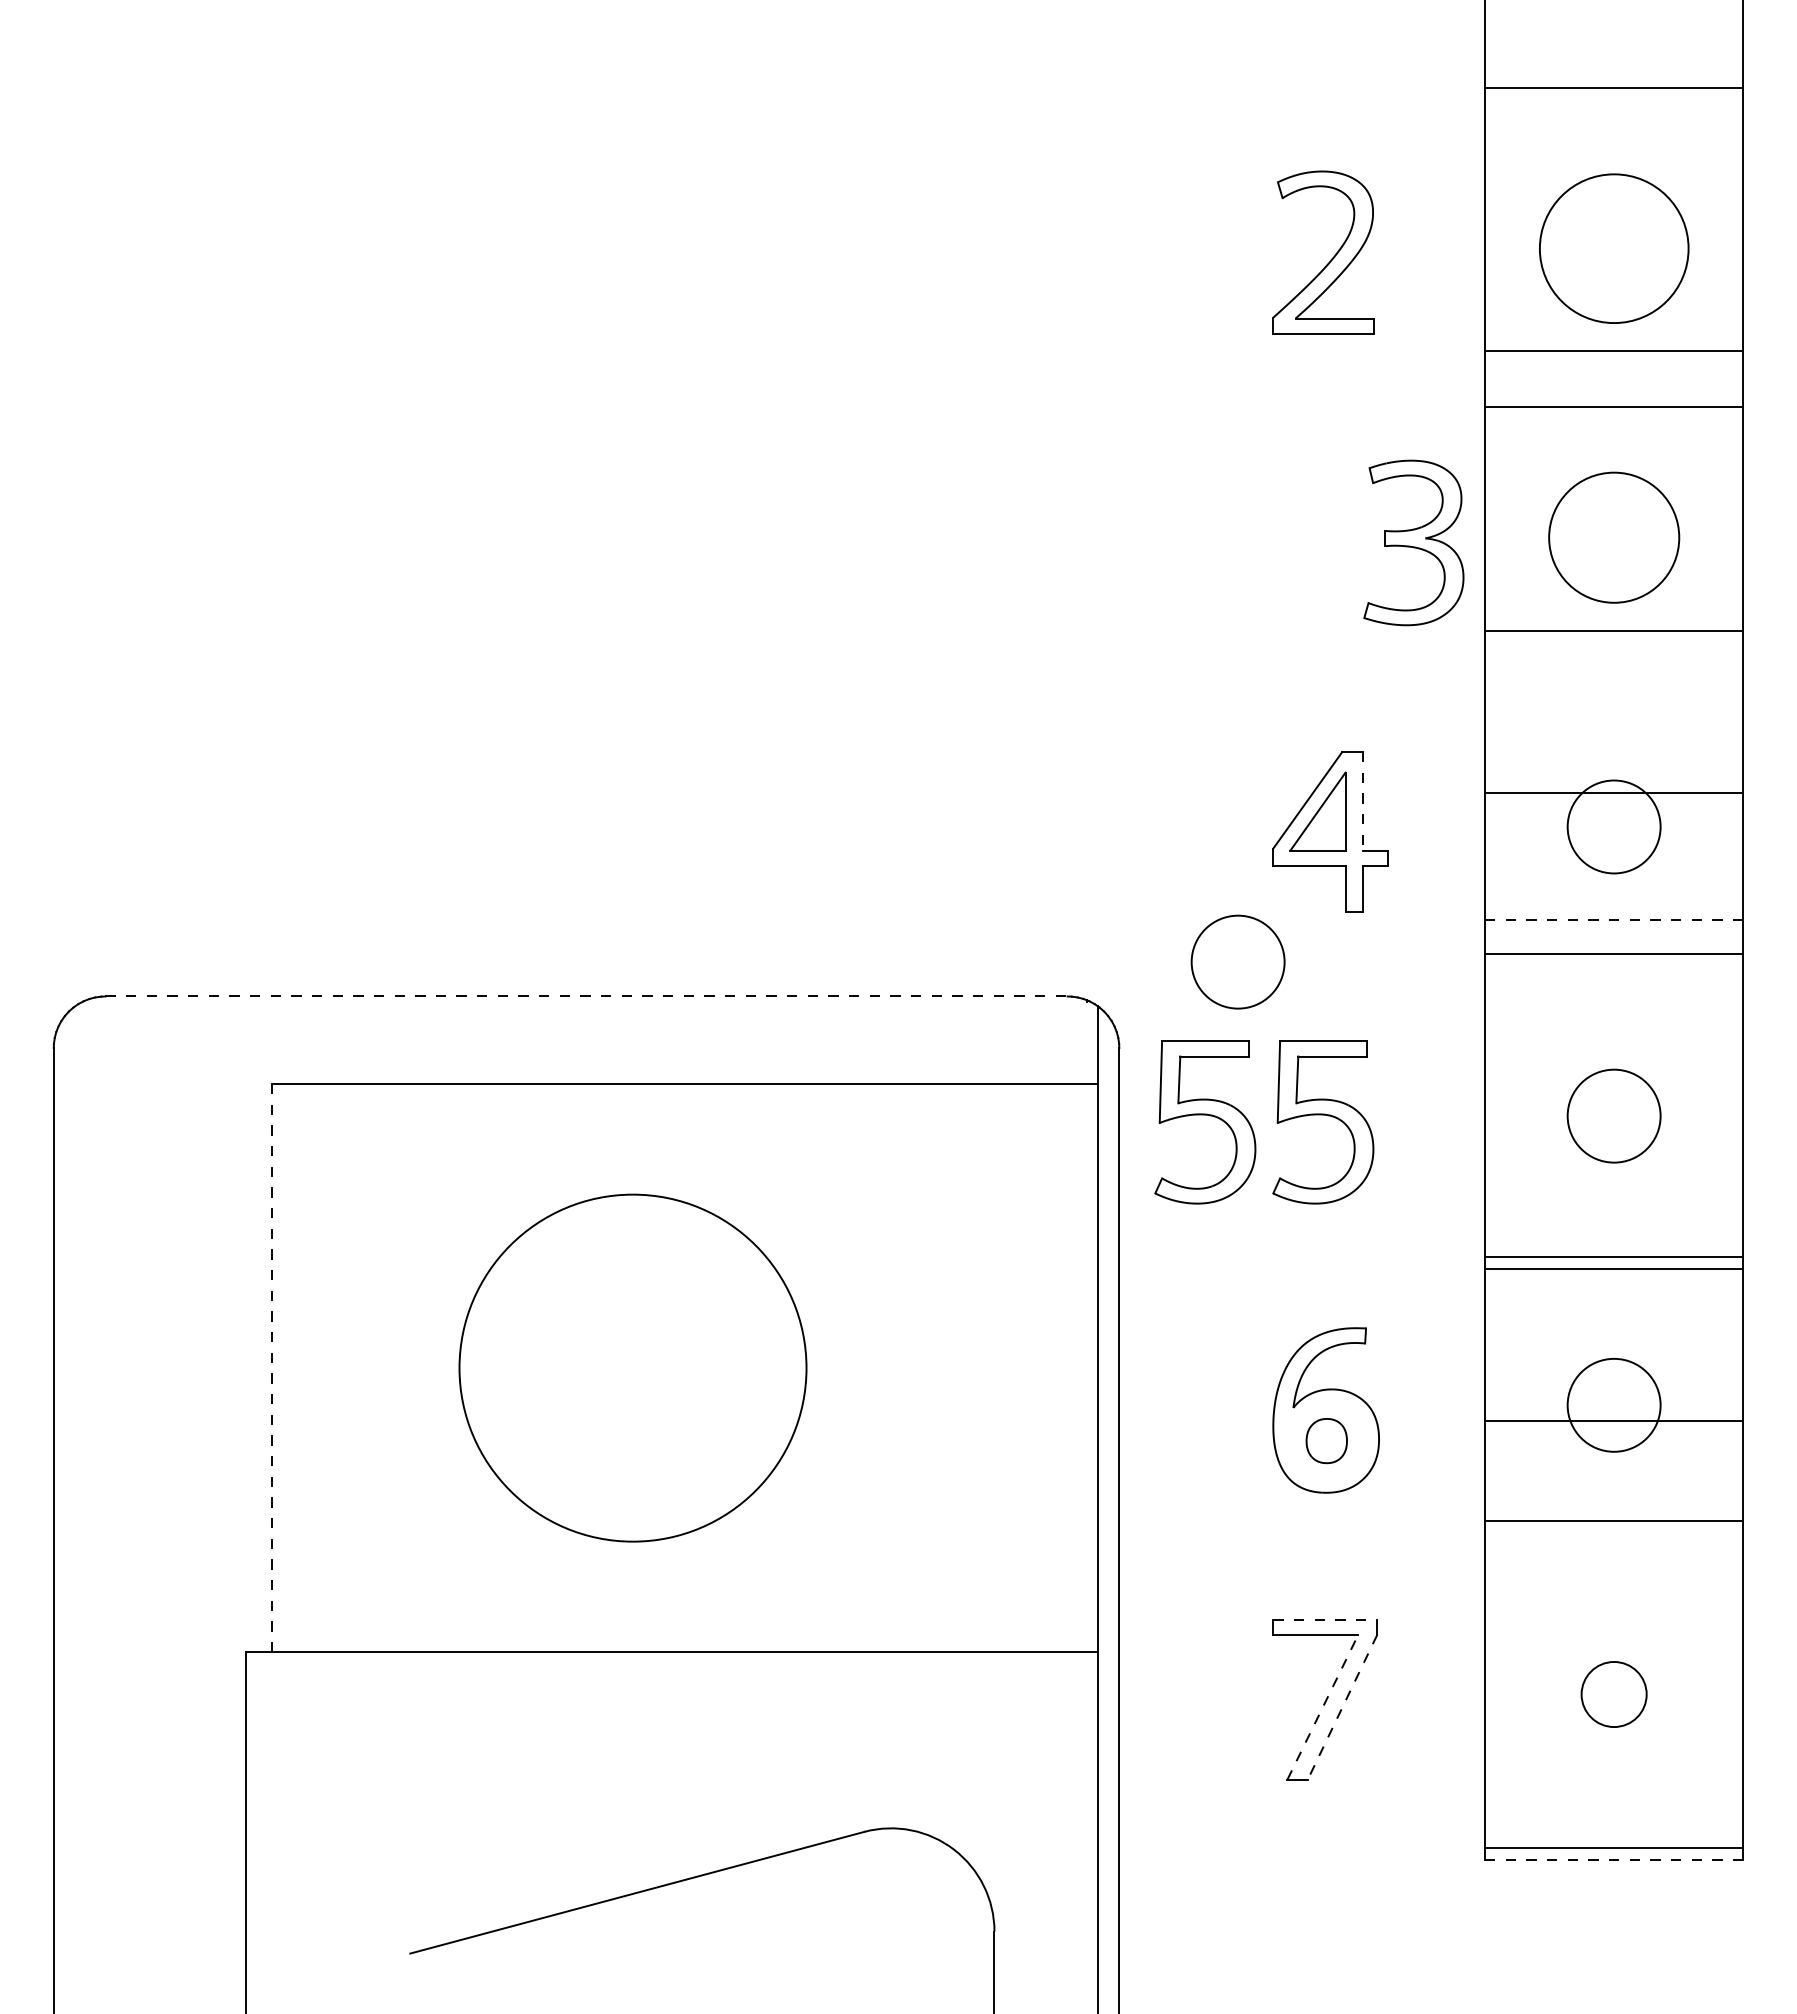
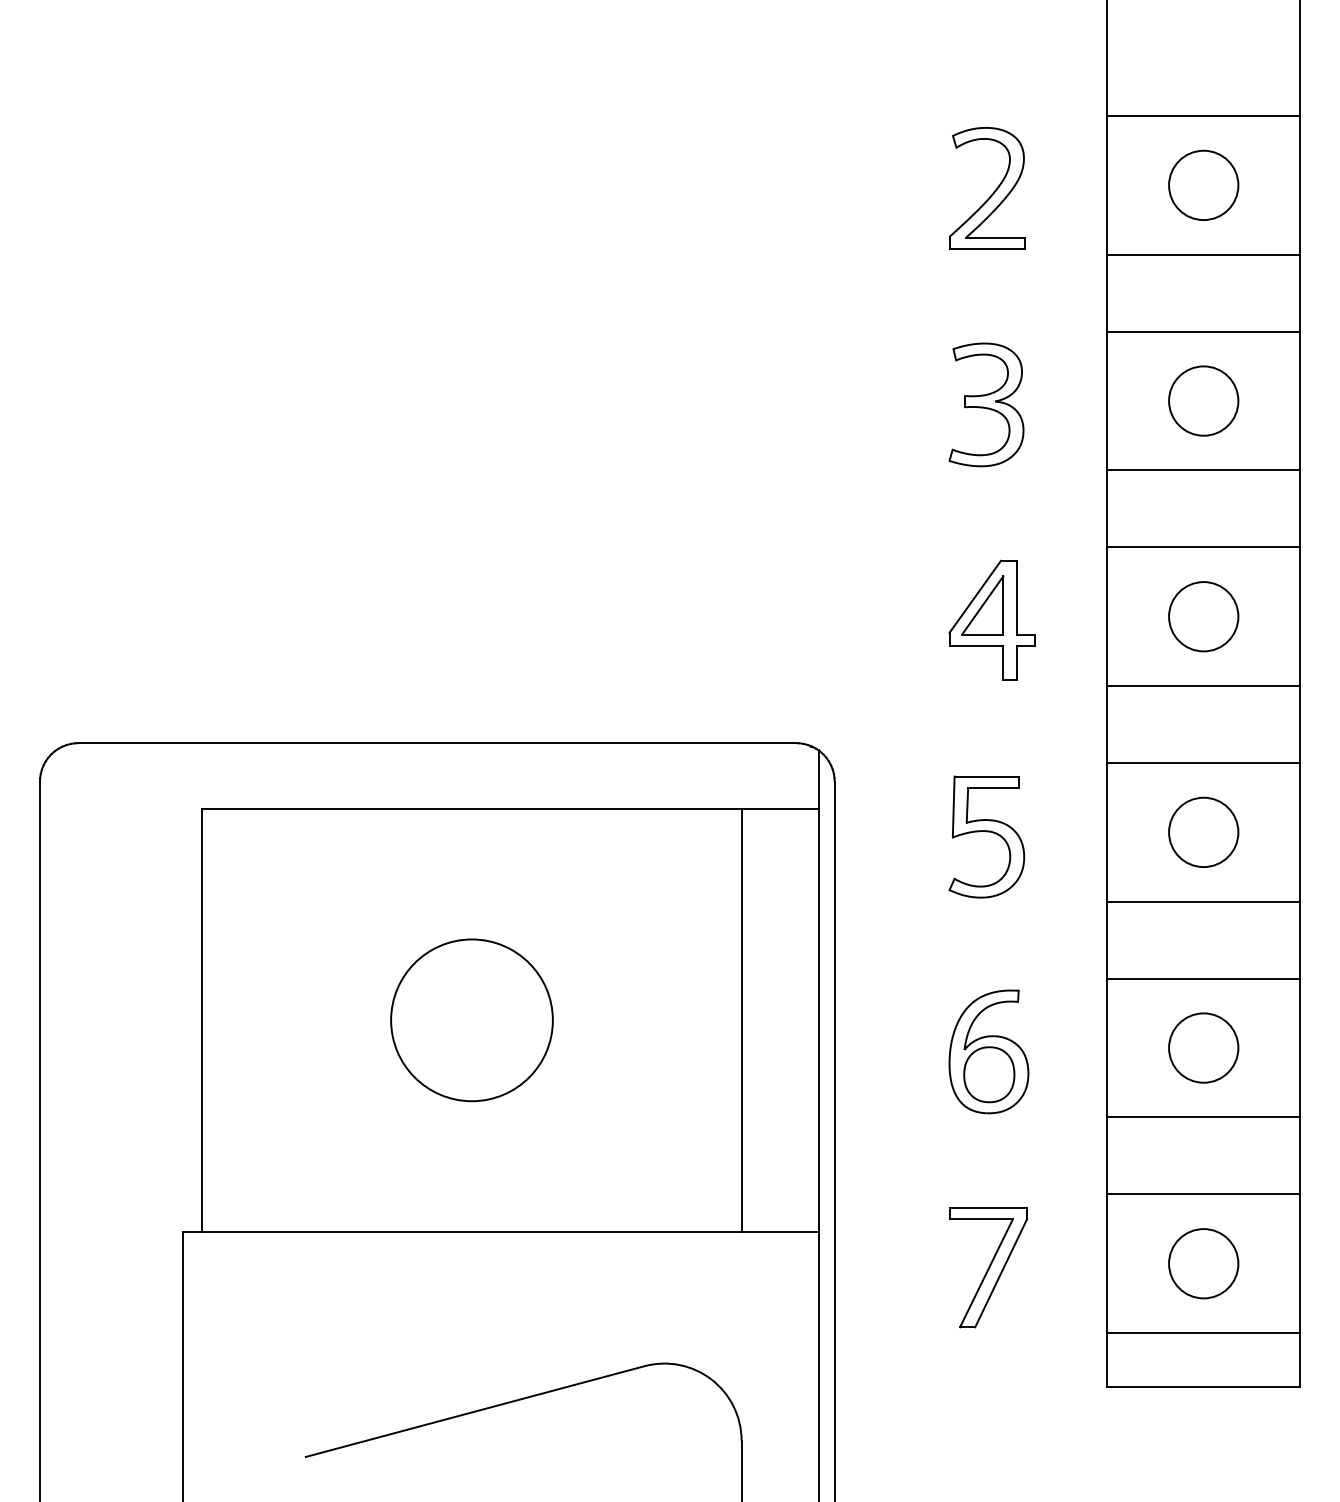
line: (1614, 87) -> (1203, 115), moved
circle: (1613, 248) -> (1203, 185), size x0.62
line: (1614, 350) -> (1203, 331), moved
line: (1614, 406) -> (1203, 254), moved
circle: (1613, 537) -> (1203, 400), size x0.71
part: (1413, 542) -> (986, 404), moved
line: (1614, 793) -> (1203, 547), moved
line: (1363, 801) -> (1016, 597), dashed -> solid
line: (1614, 919) -> (1203, 685), dashed -> solid
line: (1614, 954) -> (1203, 763), moved
circle: (1237, 961) -> (922, 717), removed
line: (587, 996) -> (438, 743), dashed -> solid
part: (1205, 1115) -> (898, 831), removed
line: (1614, 1257) -> (1203, 978), moved
line: (1614, 1269) -> (1203, 902), moved
circle: (632, 1367) -> (471, 1019), size x0.62
line: (271, 1368) -> (202, 1020), dashed -> solid
line: (994, 1368) -> (741, 1020), added
line: (1614, 1421) -> (1203, 1117), moved
part: (1326, 1440) -> (989, 1074), size x1.67
line: (1614, 1520) -> (1203, 1194), moved
line: (1325, 1619) -> (988, 1207), dashed -> solid
circle: (1613, 1694) -> (1203, 1263), size x1.43
line: (1322, 1707) -> (986, 1273), dashed -> solid
line: (1342, 1707) -> (1001, 1273), dashed -> solid
line: (1614, 1848) -> (1203, 1333), moved
line: (1614, 1859) -> (1203, 1386), dashed -> solid

